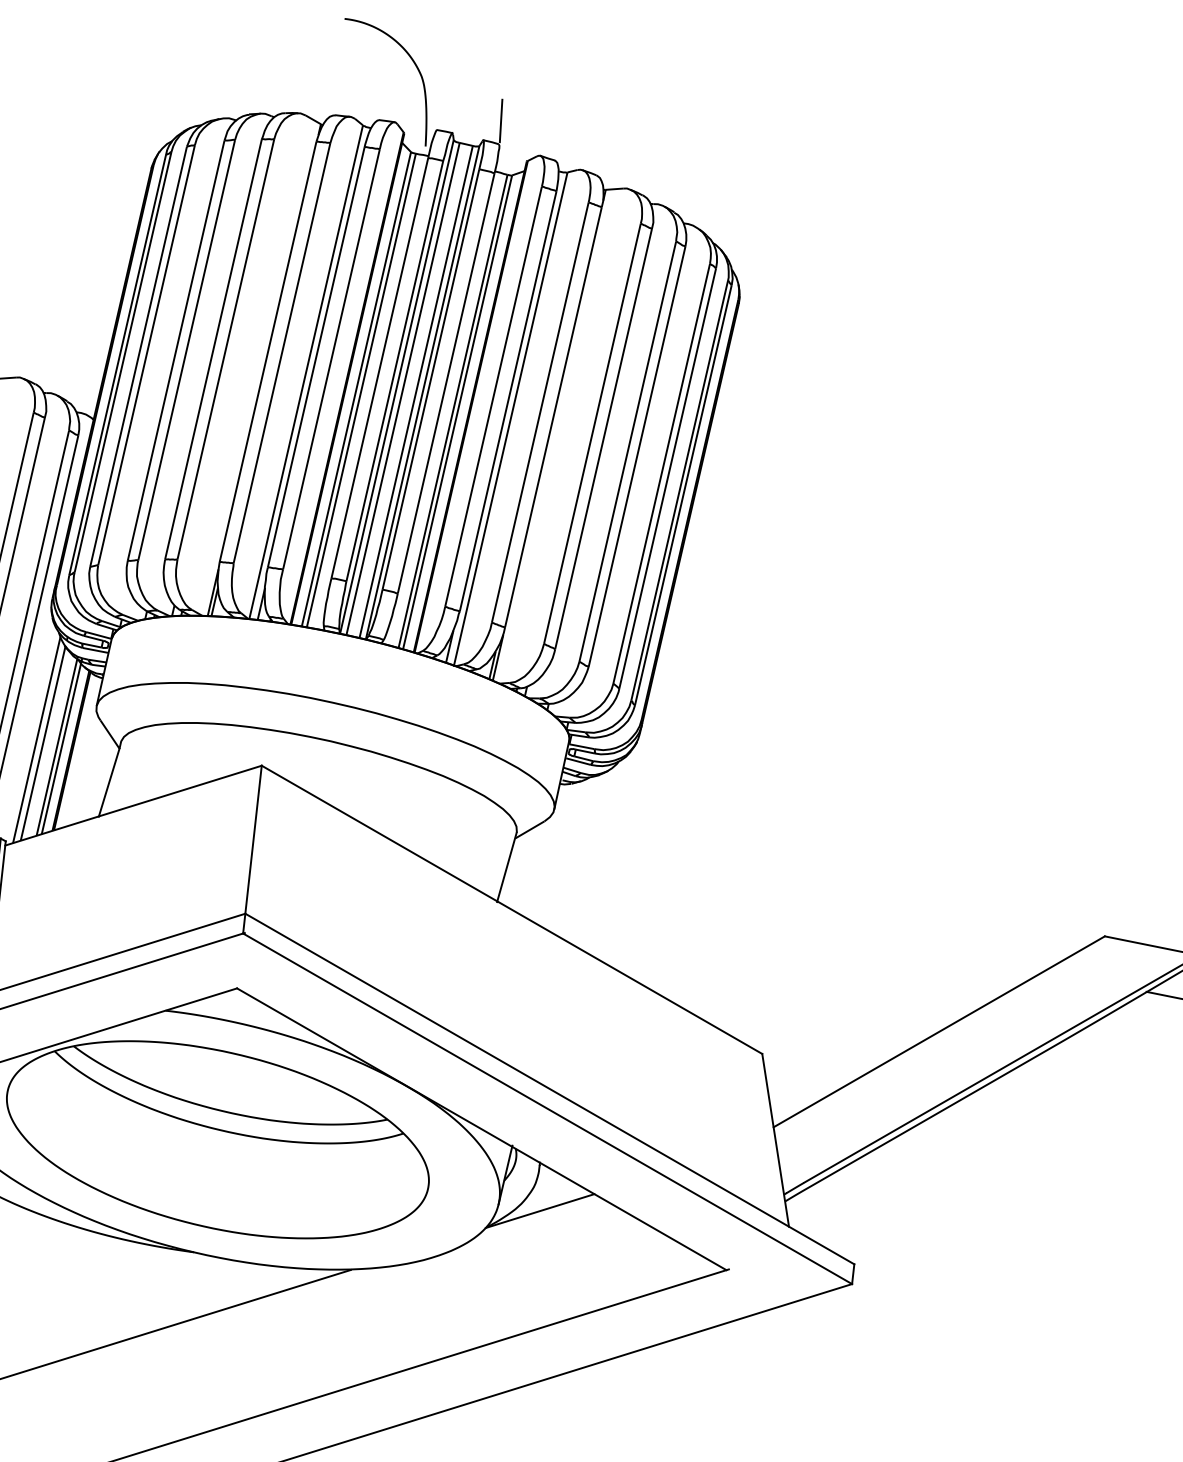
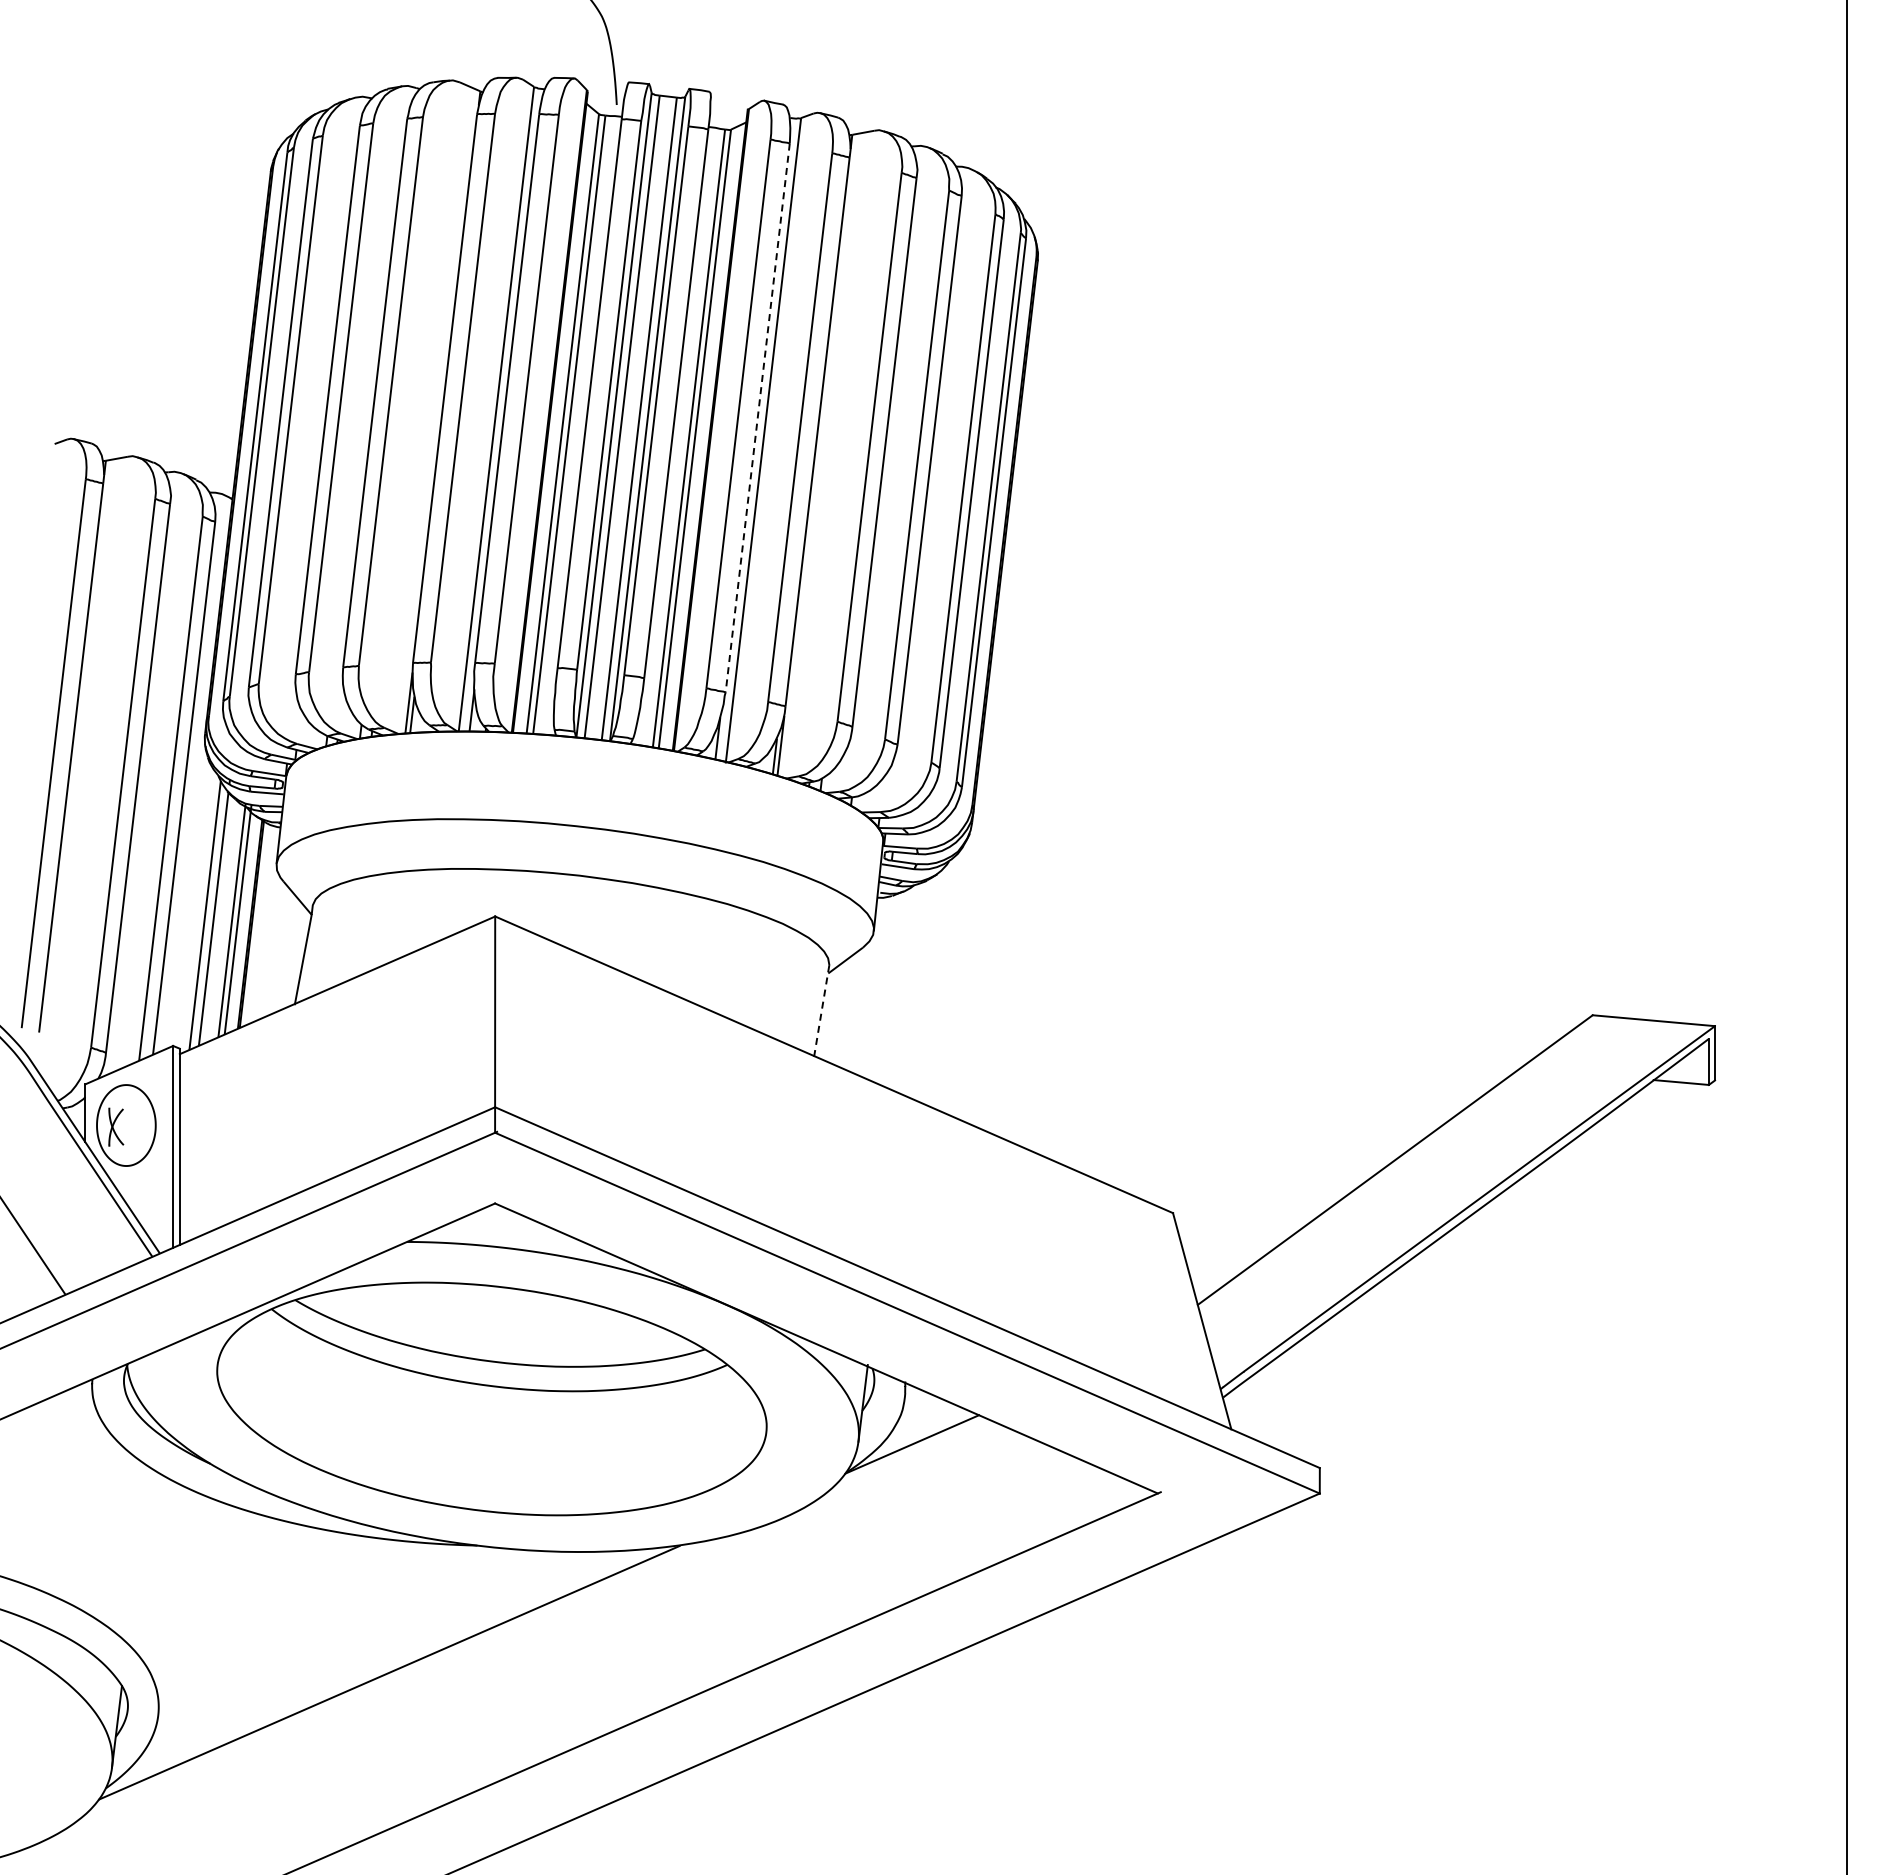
line: (500, 120) -> (708, 61), removed
line: (507, 401) -> (757, 418), solid -> dashed
line: (506, 866) -> (821, 1010), solid -> dashed

